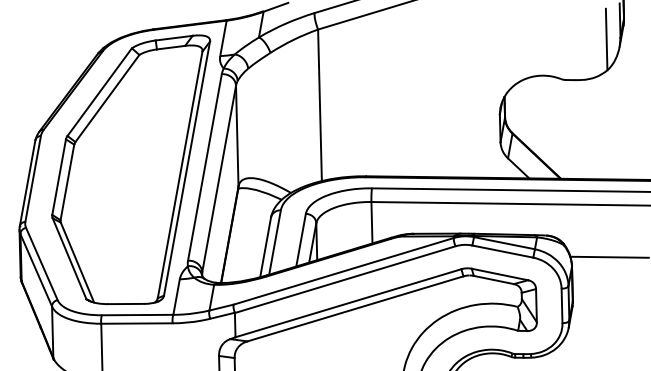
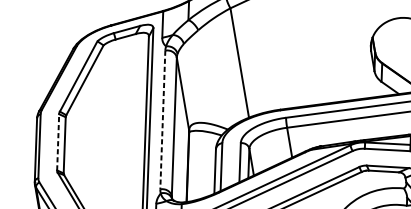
line: (204, 167) -> (162, 120), solid -> dashed
line: (59, 176) -> (58, 141), solid -> dashed

